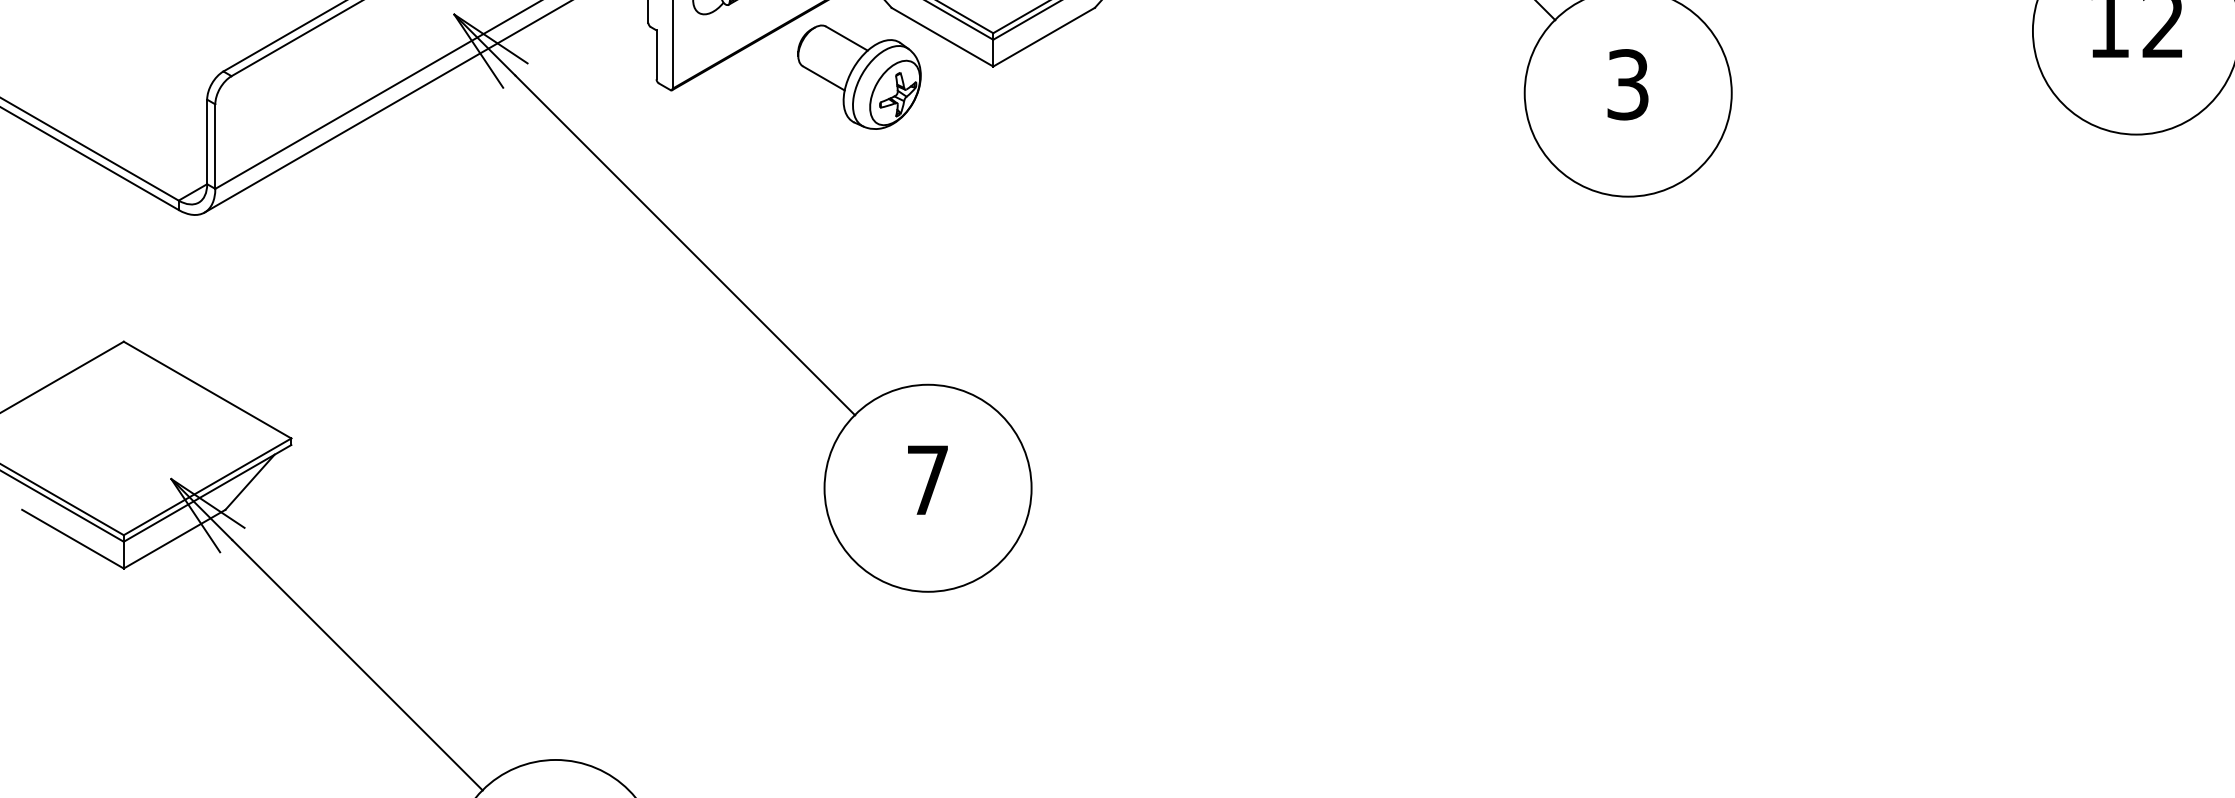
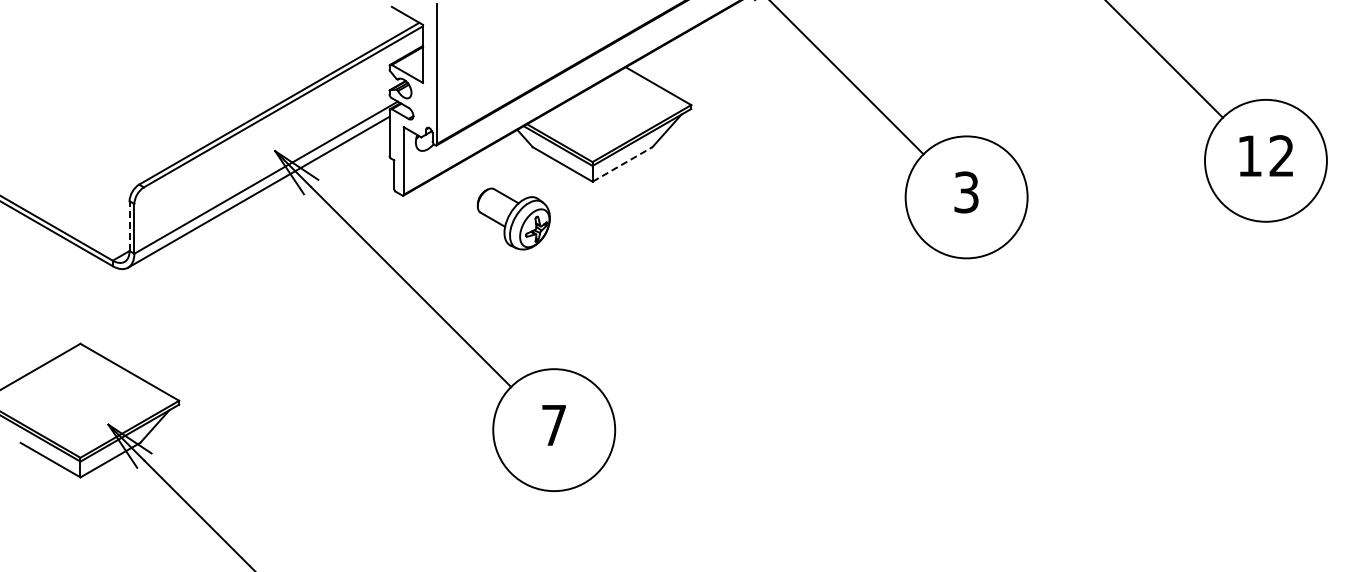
line: (1043, 37) -> (622, 164), solid -> dashed
part: (858, 76) -> (513, 218), moved
line: (207, 142) -> (129, 226), solid -> dashed

